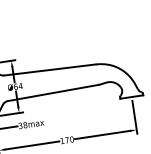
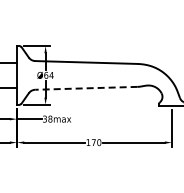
line: (52, 93) -> (85, 88), solid -> dashed

